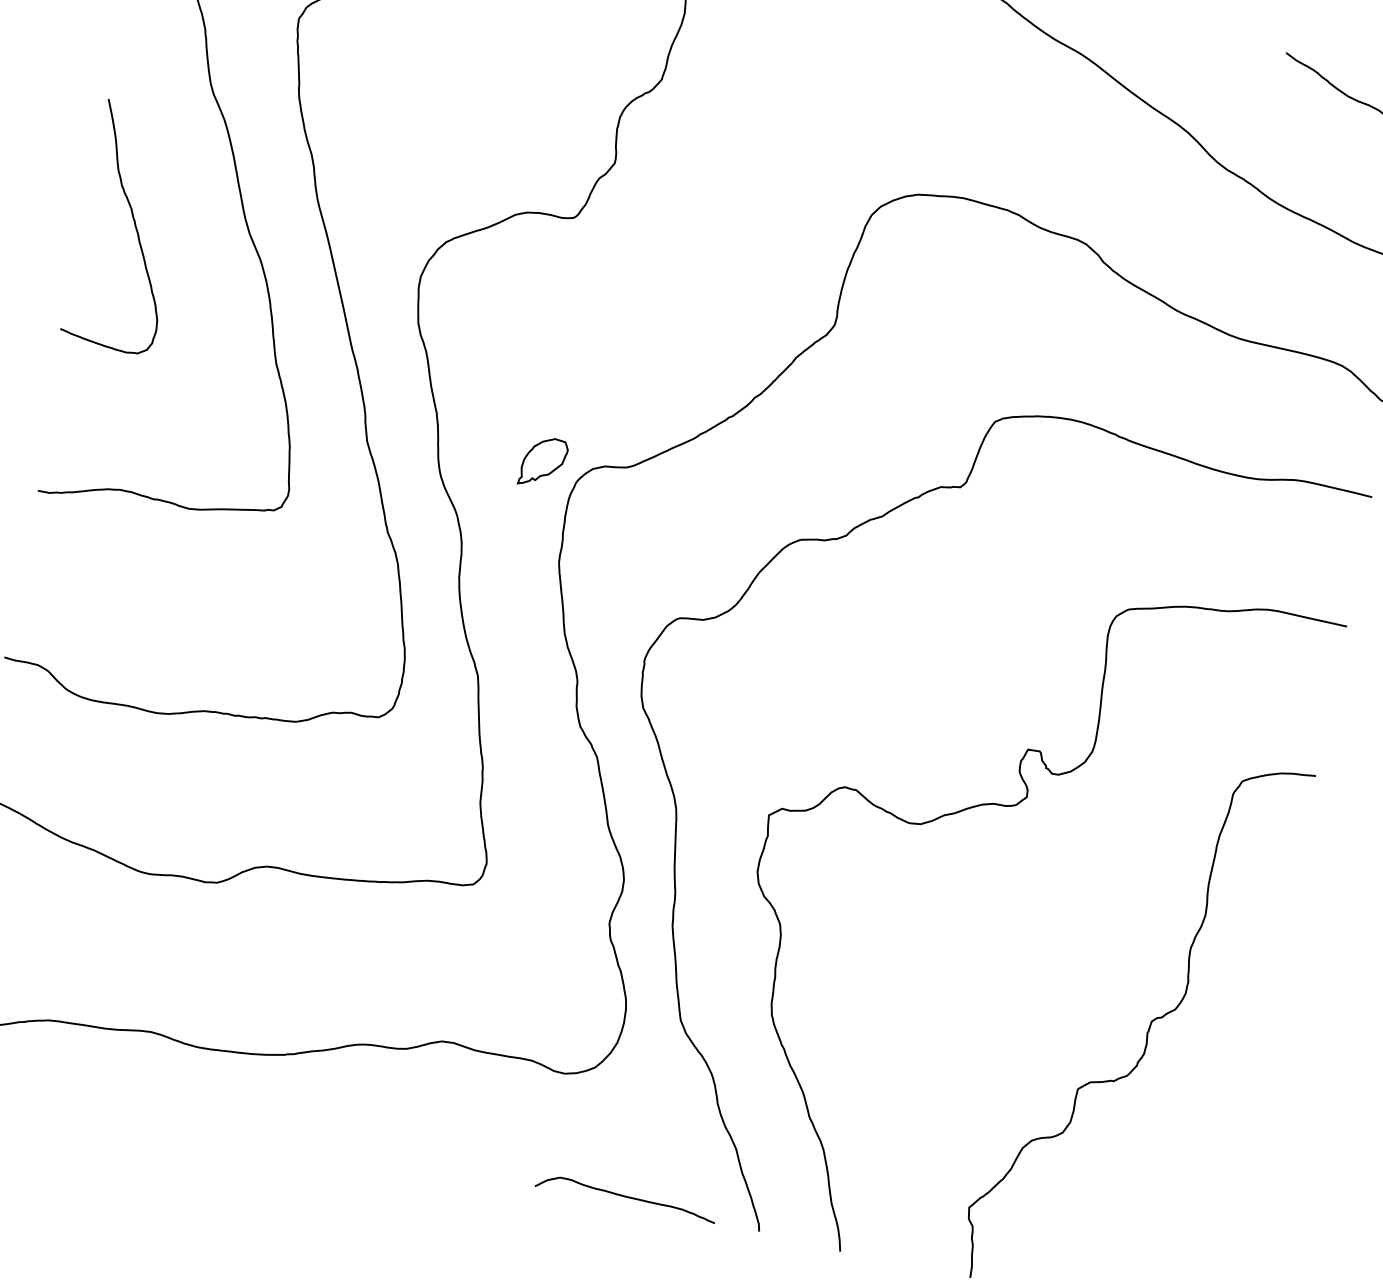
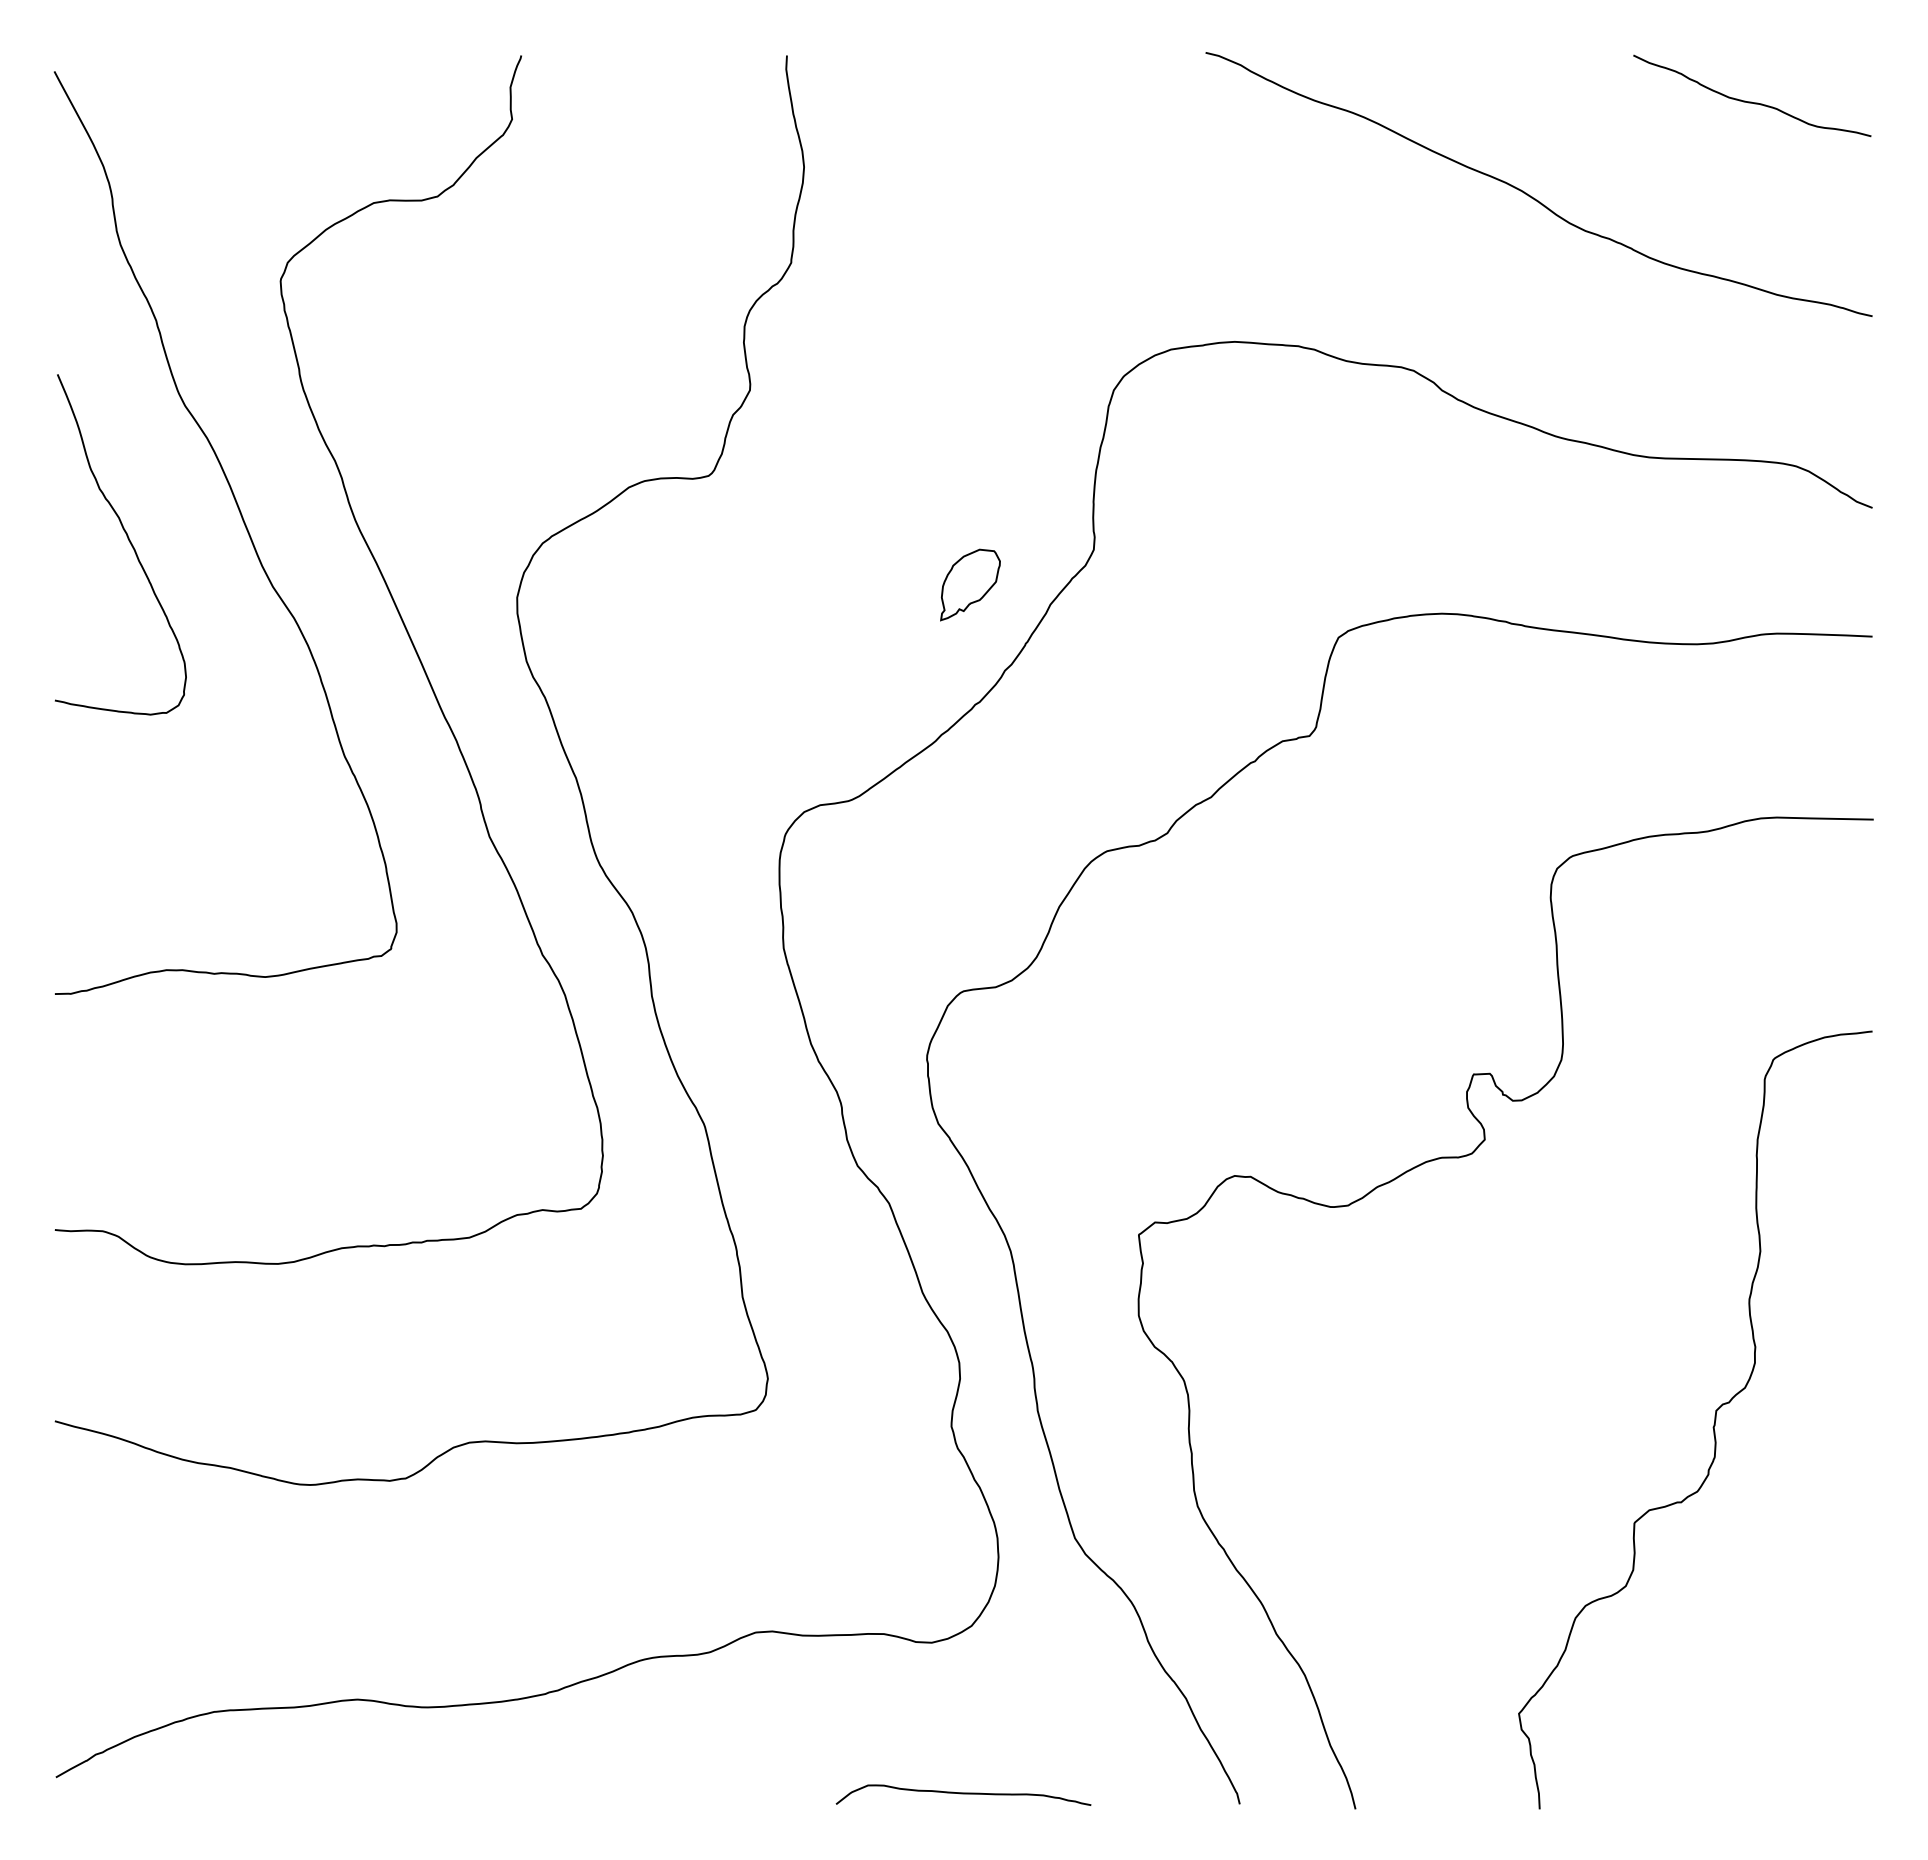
curve: (135, 226) -> (128, 540), moved
part: (543, 462) -> (970, 584), moved
curve: (626, 1197) -> (963, 1794), moved

